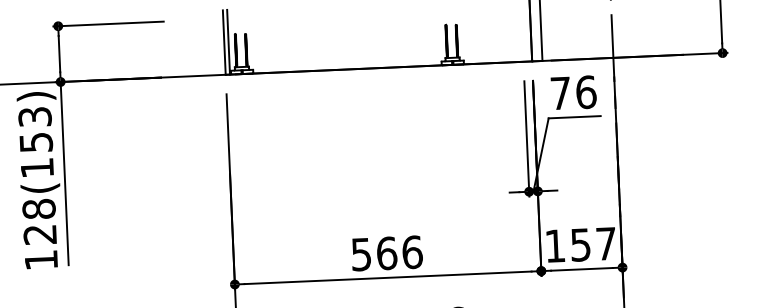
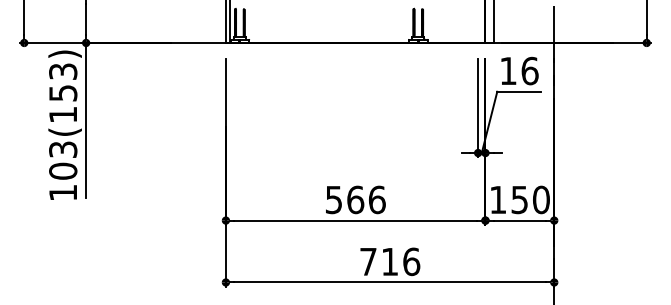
text: (560, 92) -> (508, 70), 76 -> 16
text: (39, 221) -> (63, 160), 128(153) -> 103(153)
text: (606, 243) -> (541, 199), 157 -> 150

